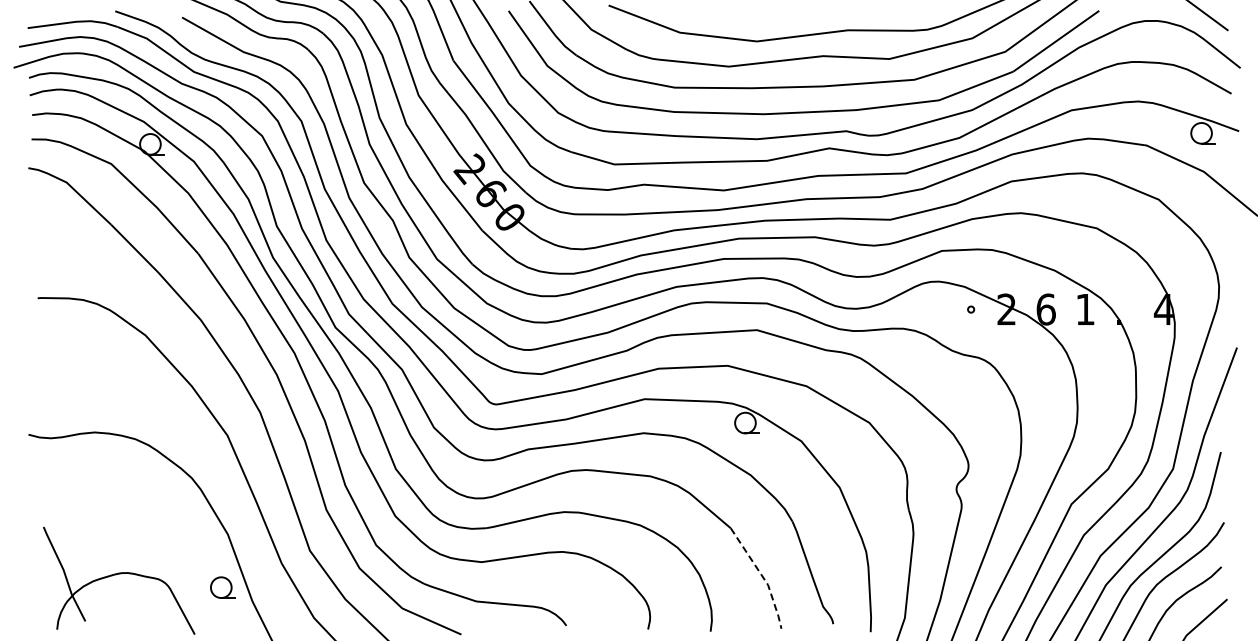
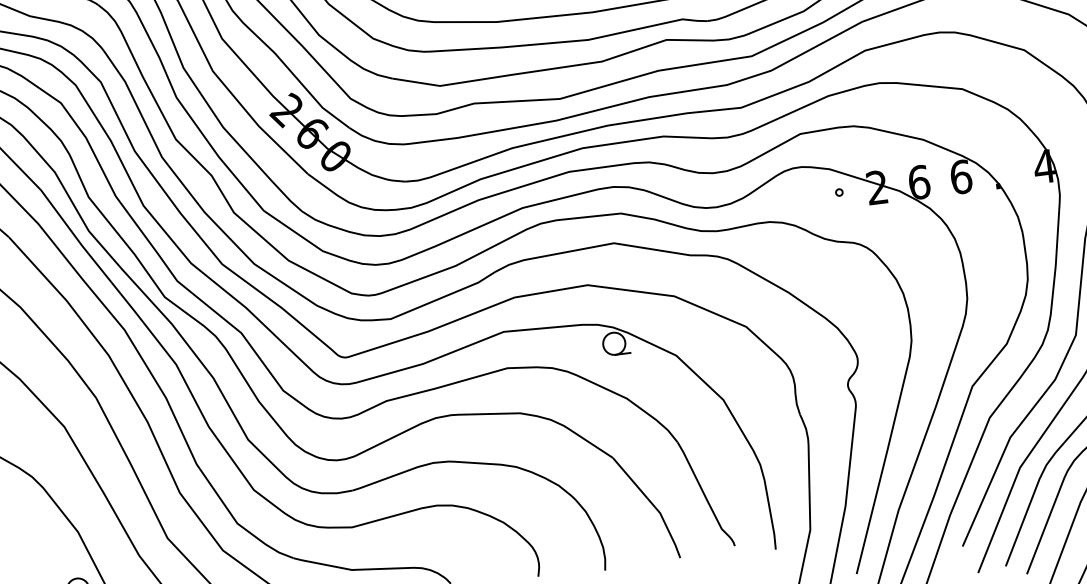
text: (1085, 309) -> (961, 177), 1 -> 6
line: (763, 577) -> (654, 505), dashed -> solid

